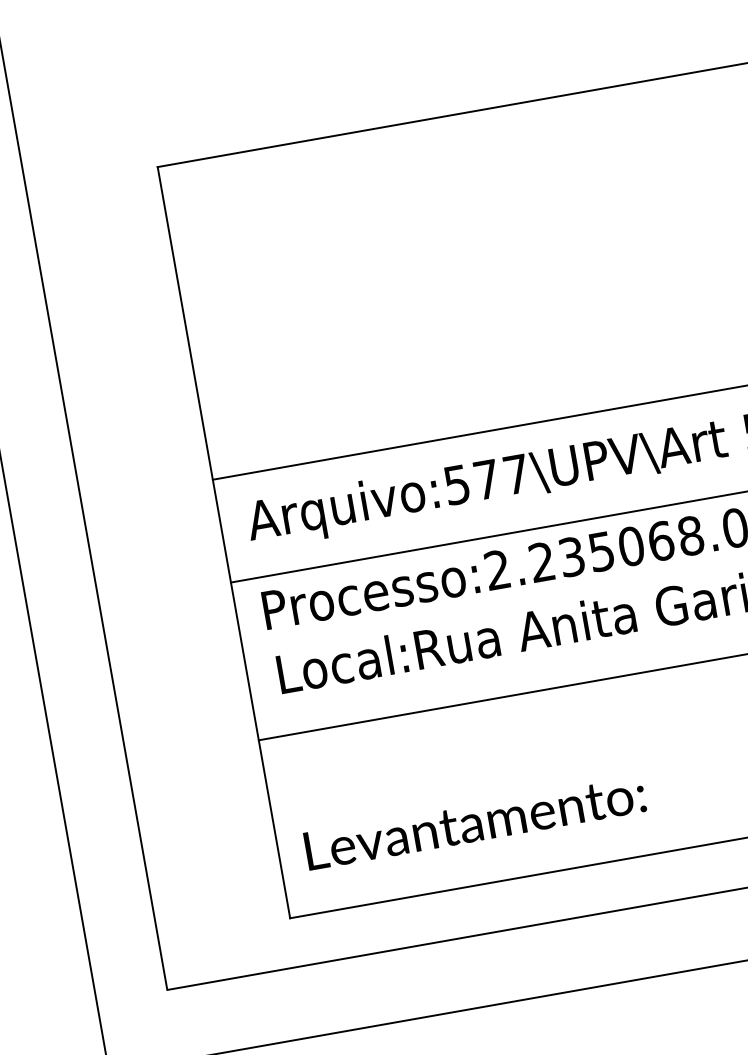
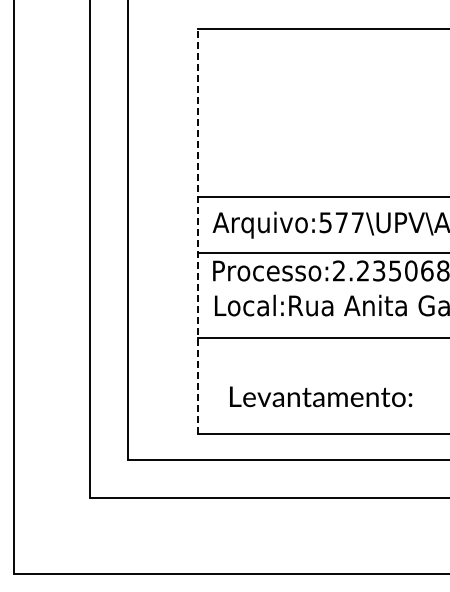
line: (224, 542) -> (198, 231), solid -> dashed
text: (475, 821) -> (321, 396), moved

